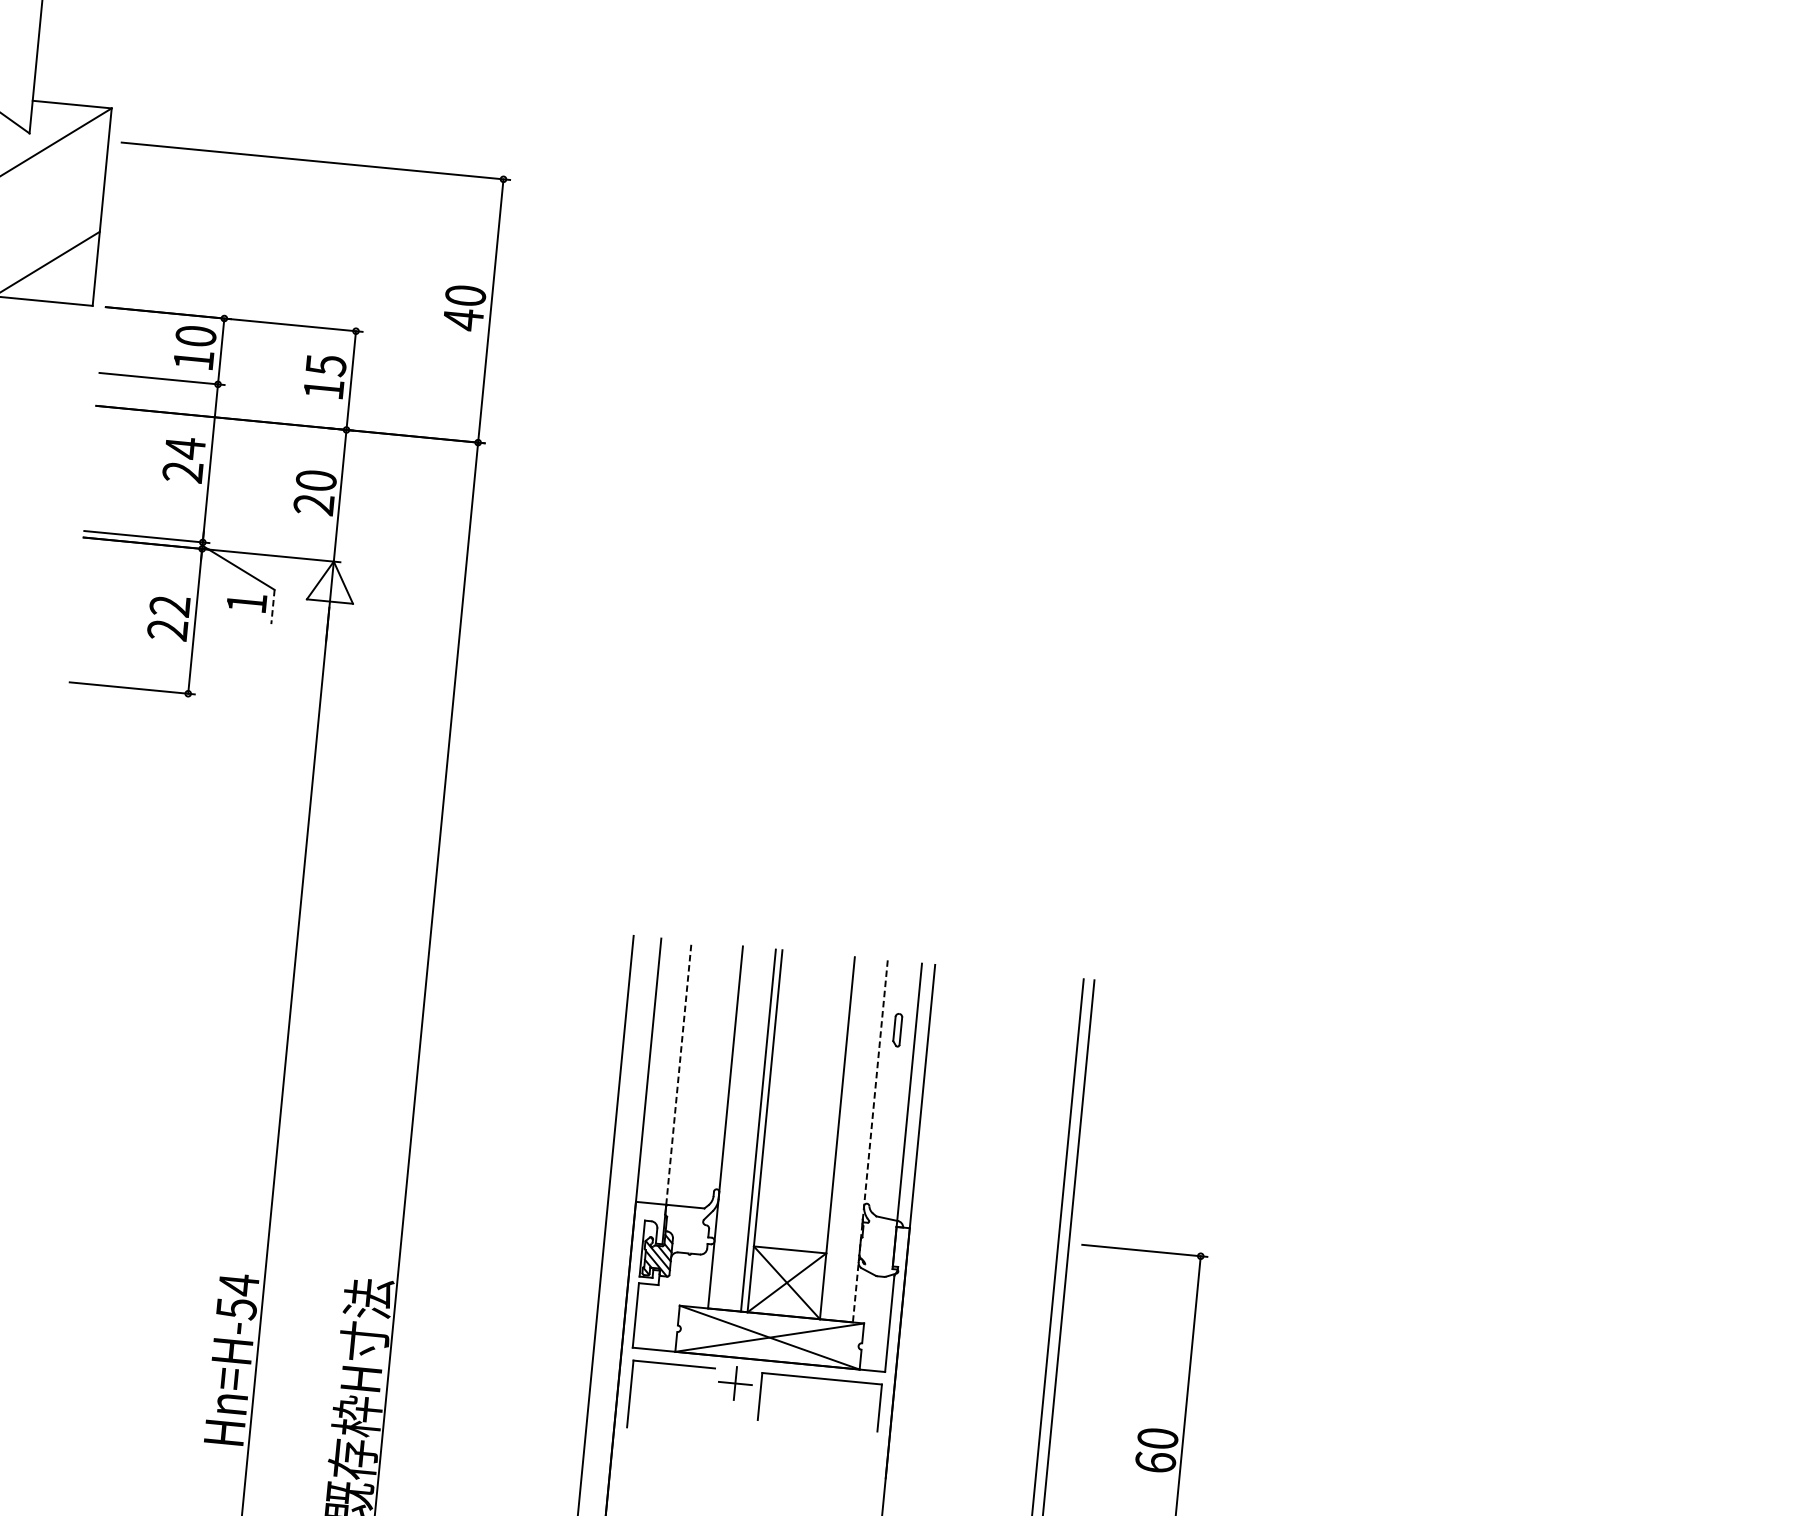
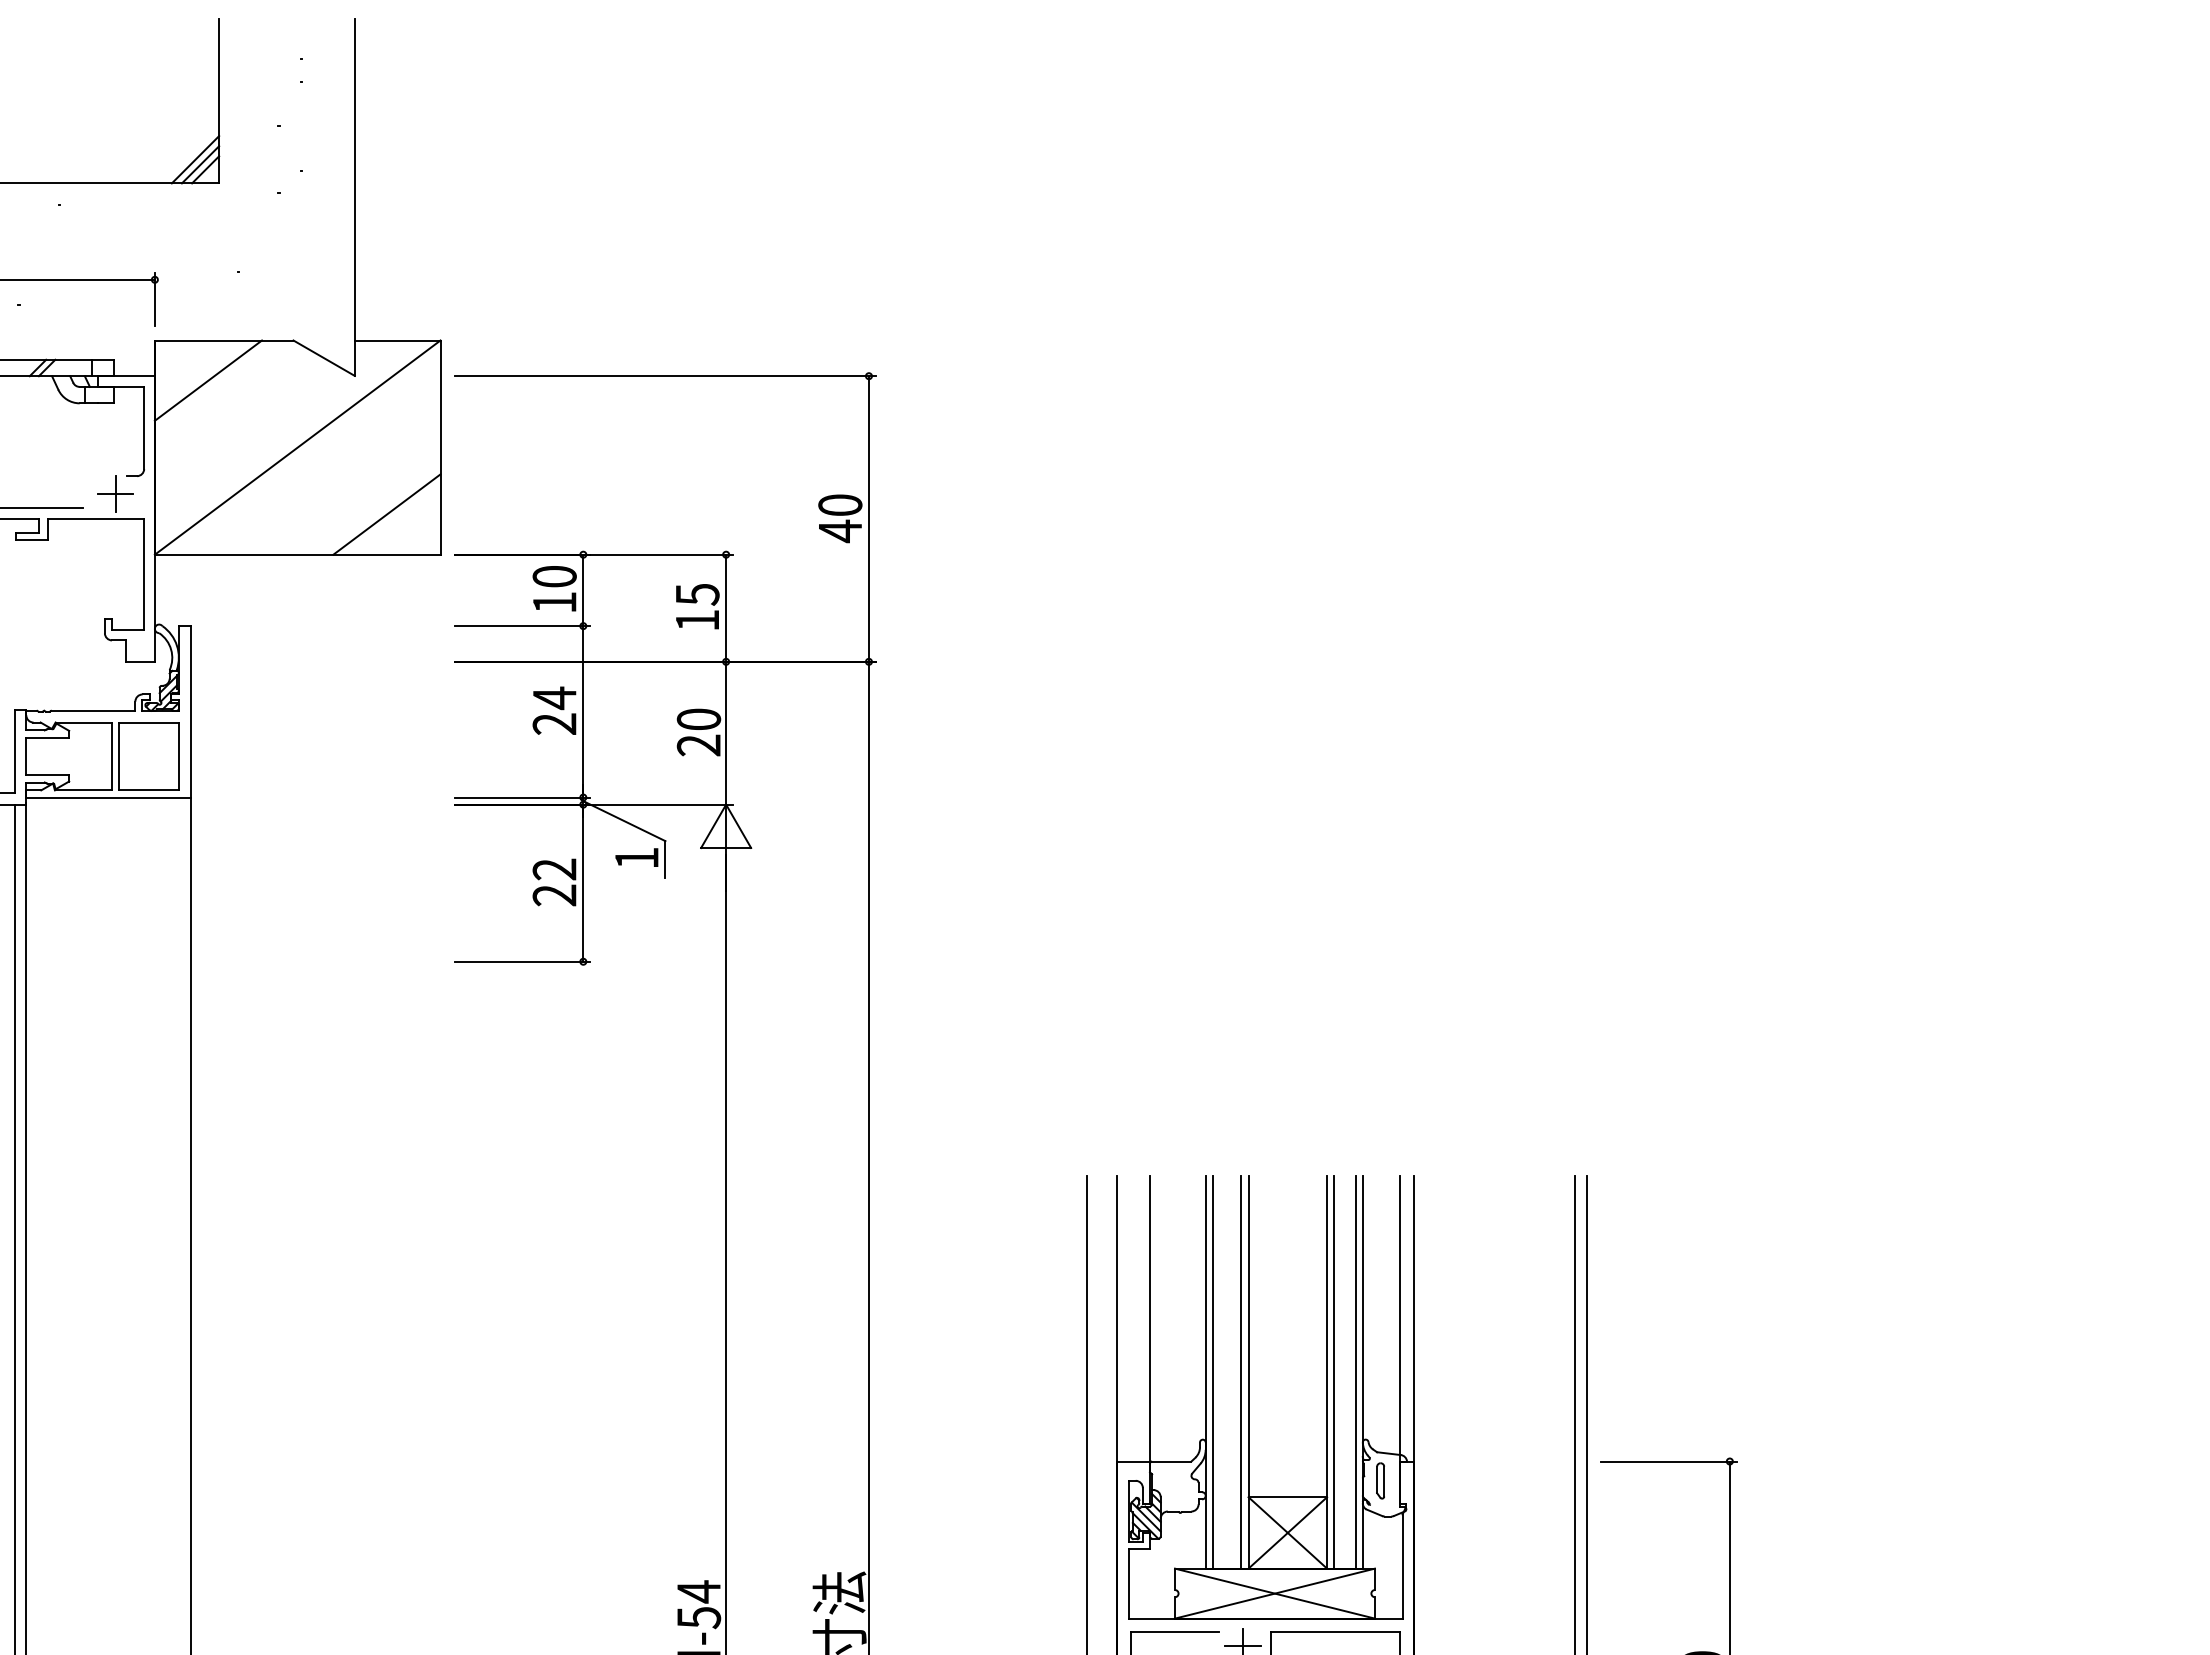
line: (273, 606) -> (665, 859), dashed -> solid
part: (897, 1029) -> (1380, 1480), moved
line: (679, 1072) -> (1150, 1318), dashed -> solid
line: (731, 1127) -> (1212, 1371), added
line: (844, 1138) -> (1334, 1371), added
line: (863, 1140) -> (1355, 1371), added
line: (870, 1141) -> (1362, 1372), dashed -> solid

